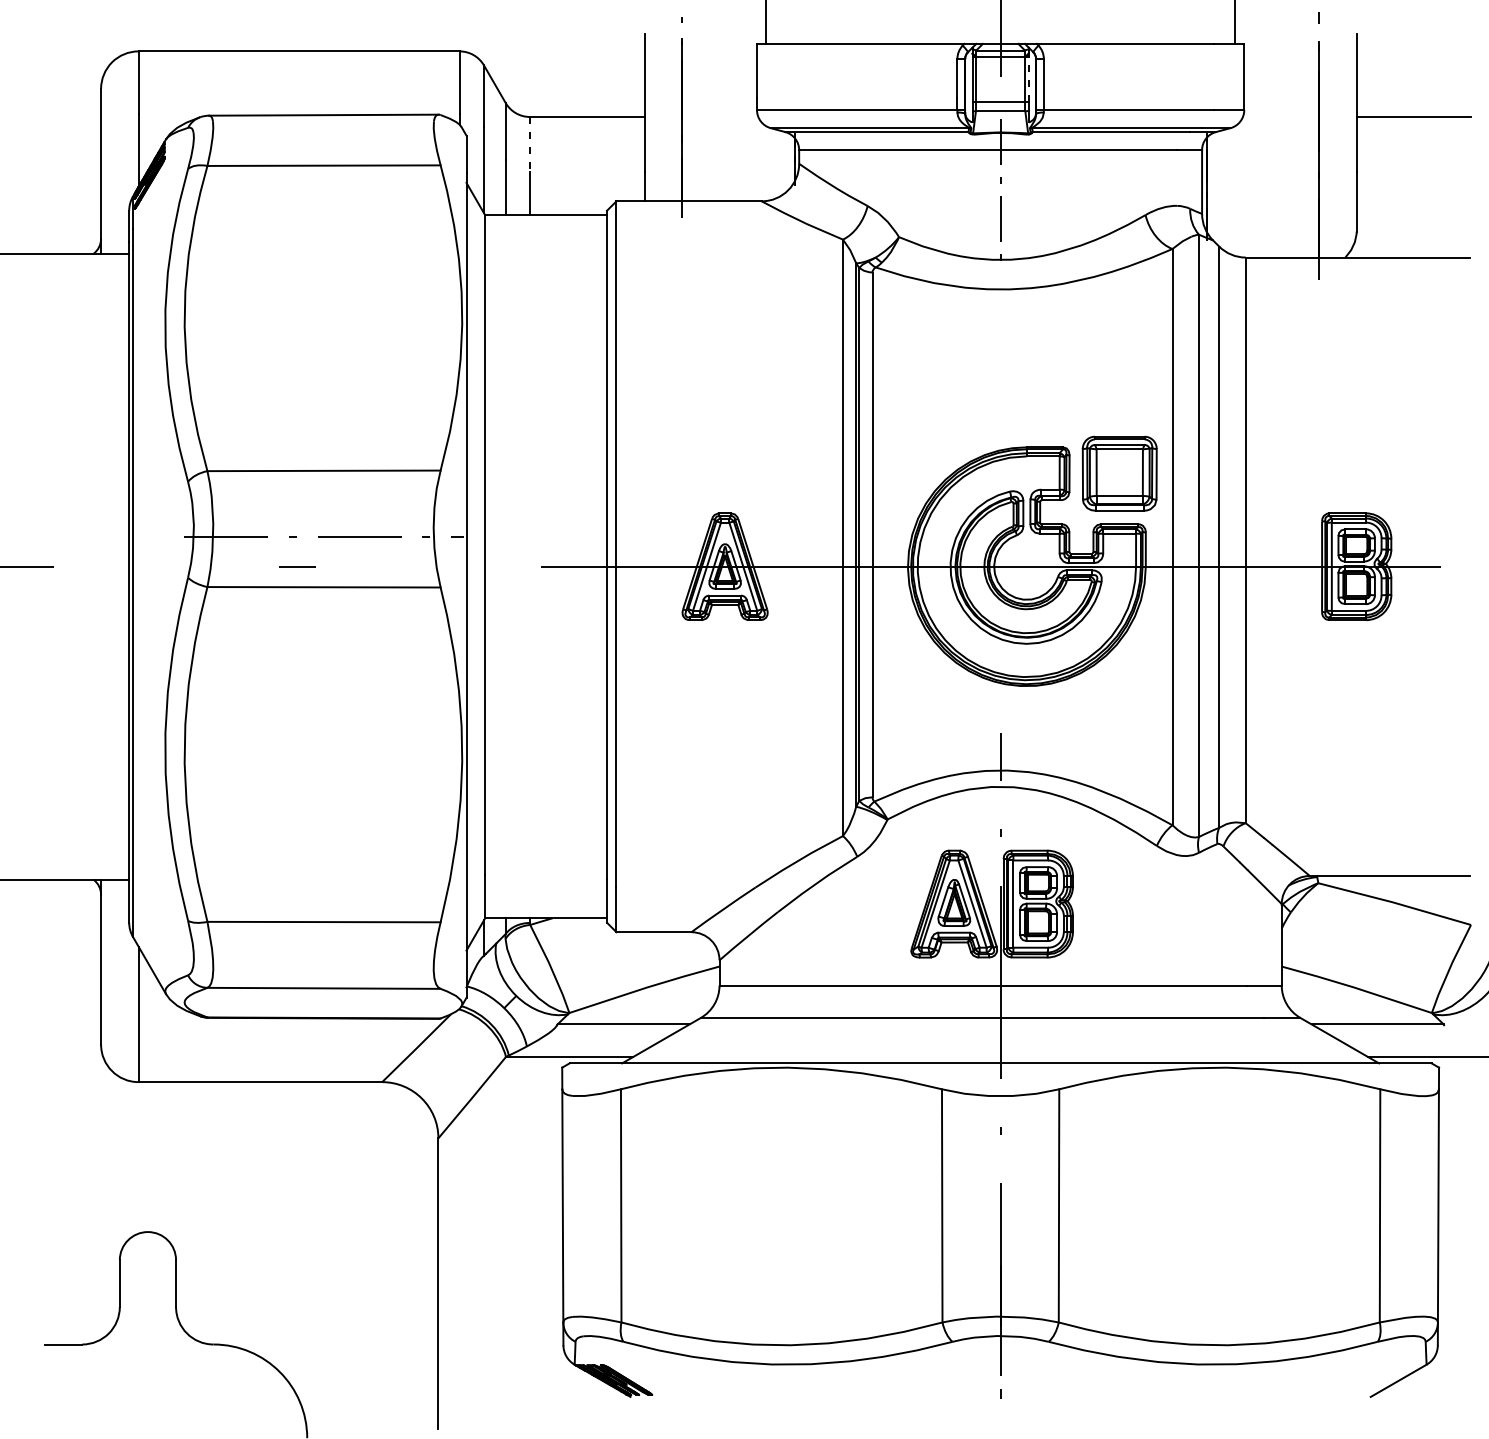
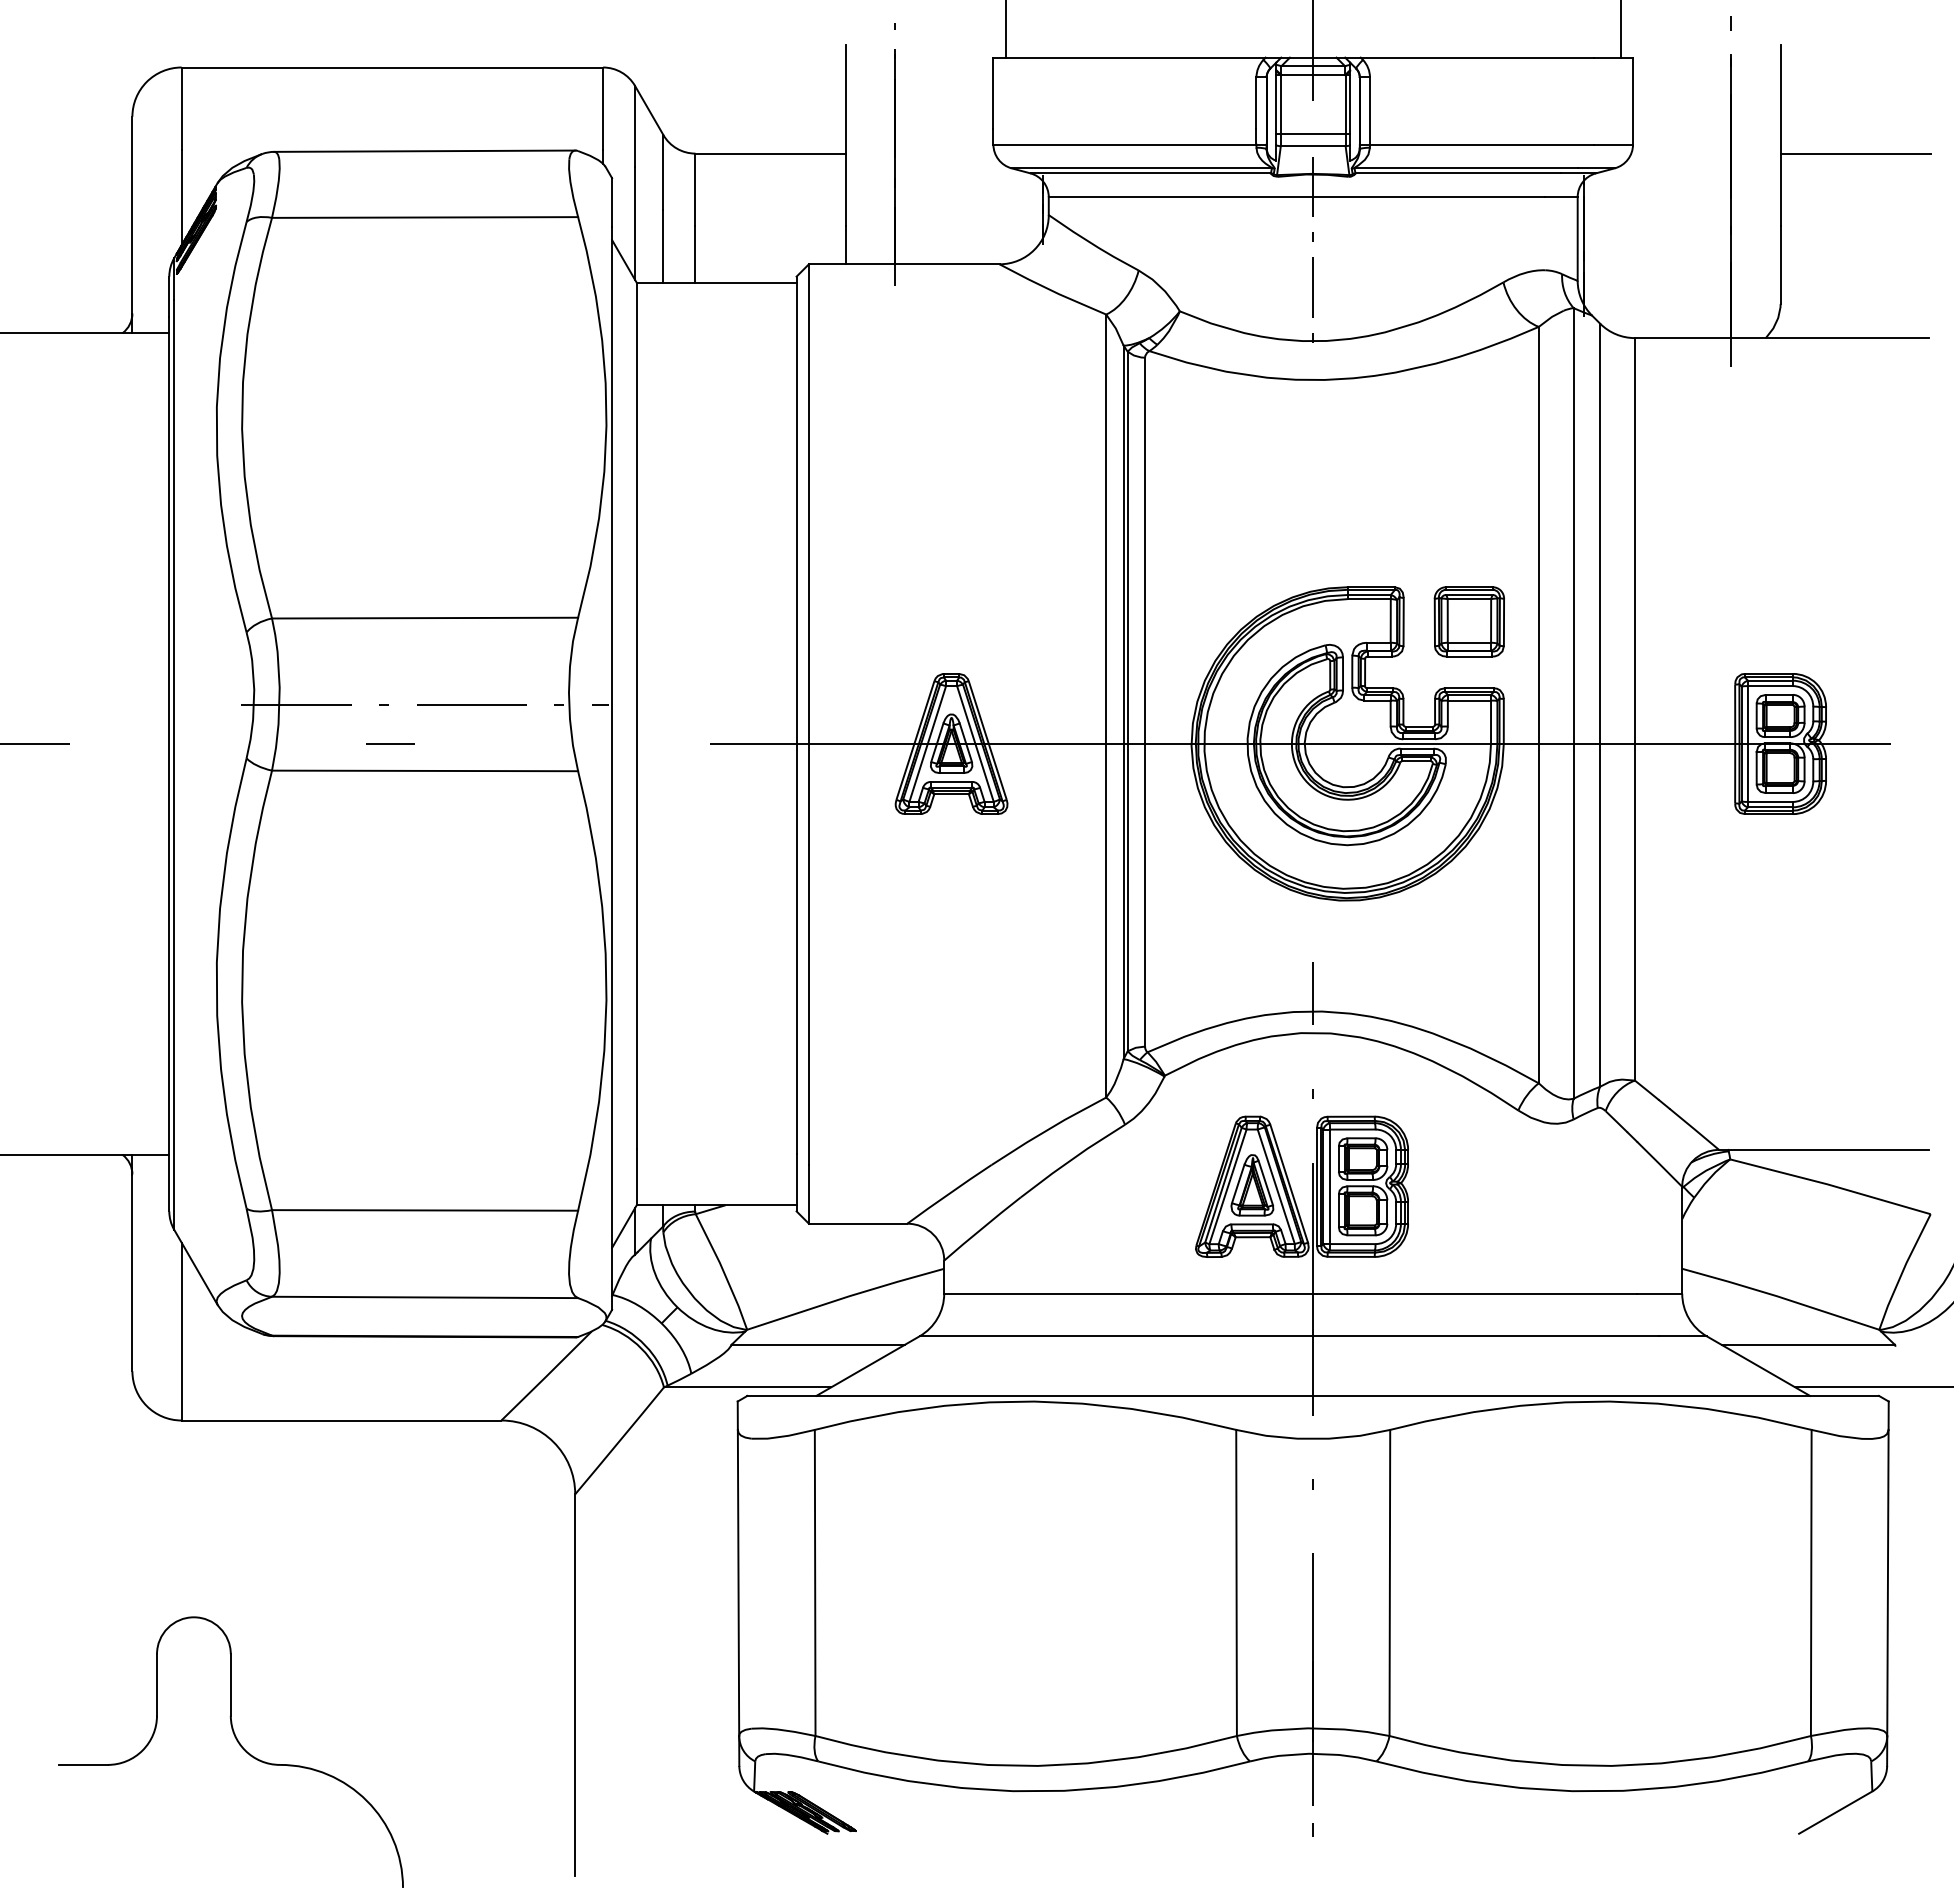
line: (1029, 79) -> (1350, 104), dashed -> solid
line: (530, 145) -> (695, 190), dashed -> solid
part: (1118, 473) -> (1468, 621), size x0.71

